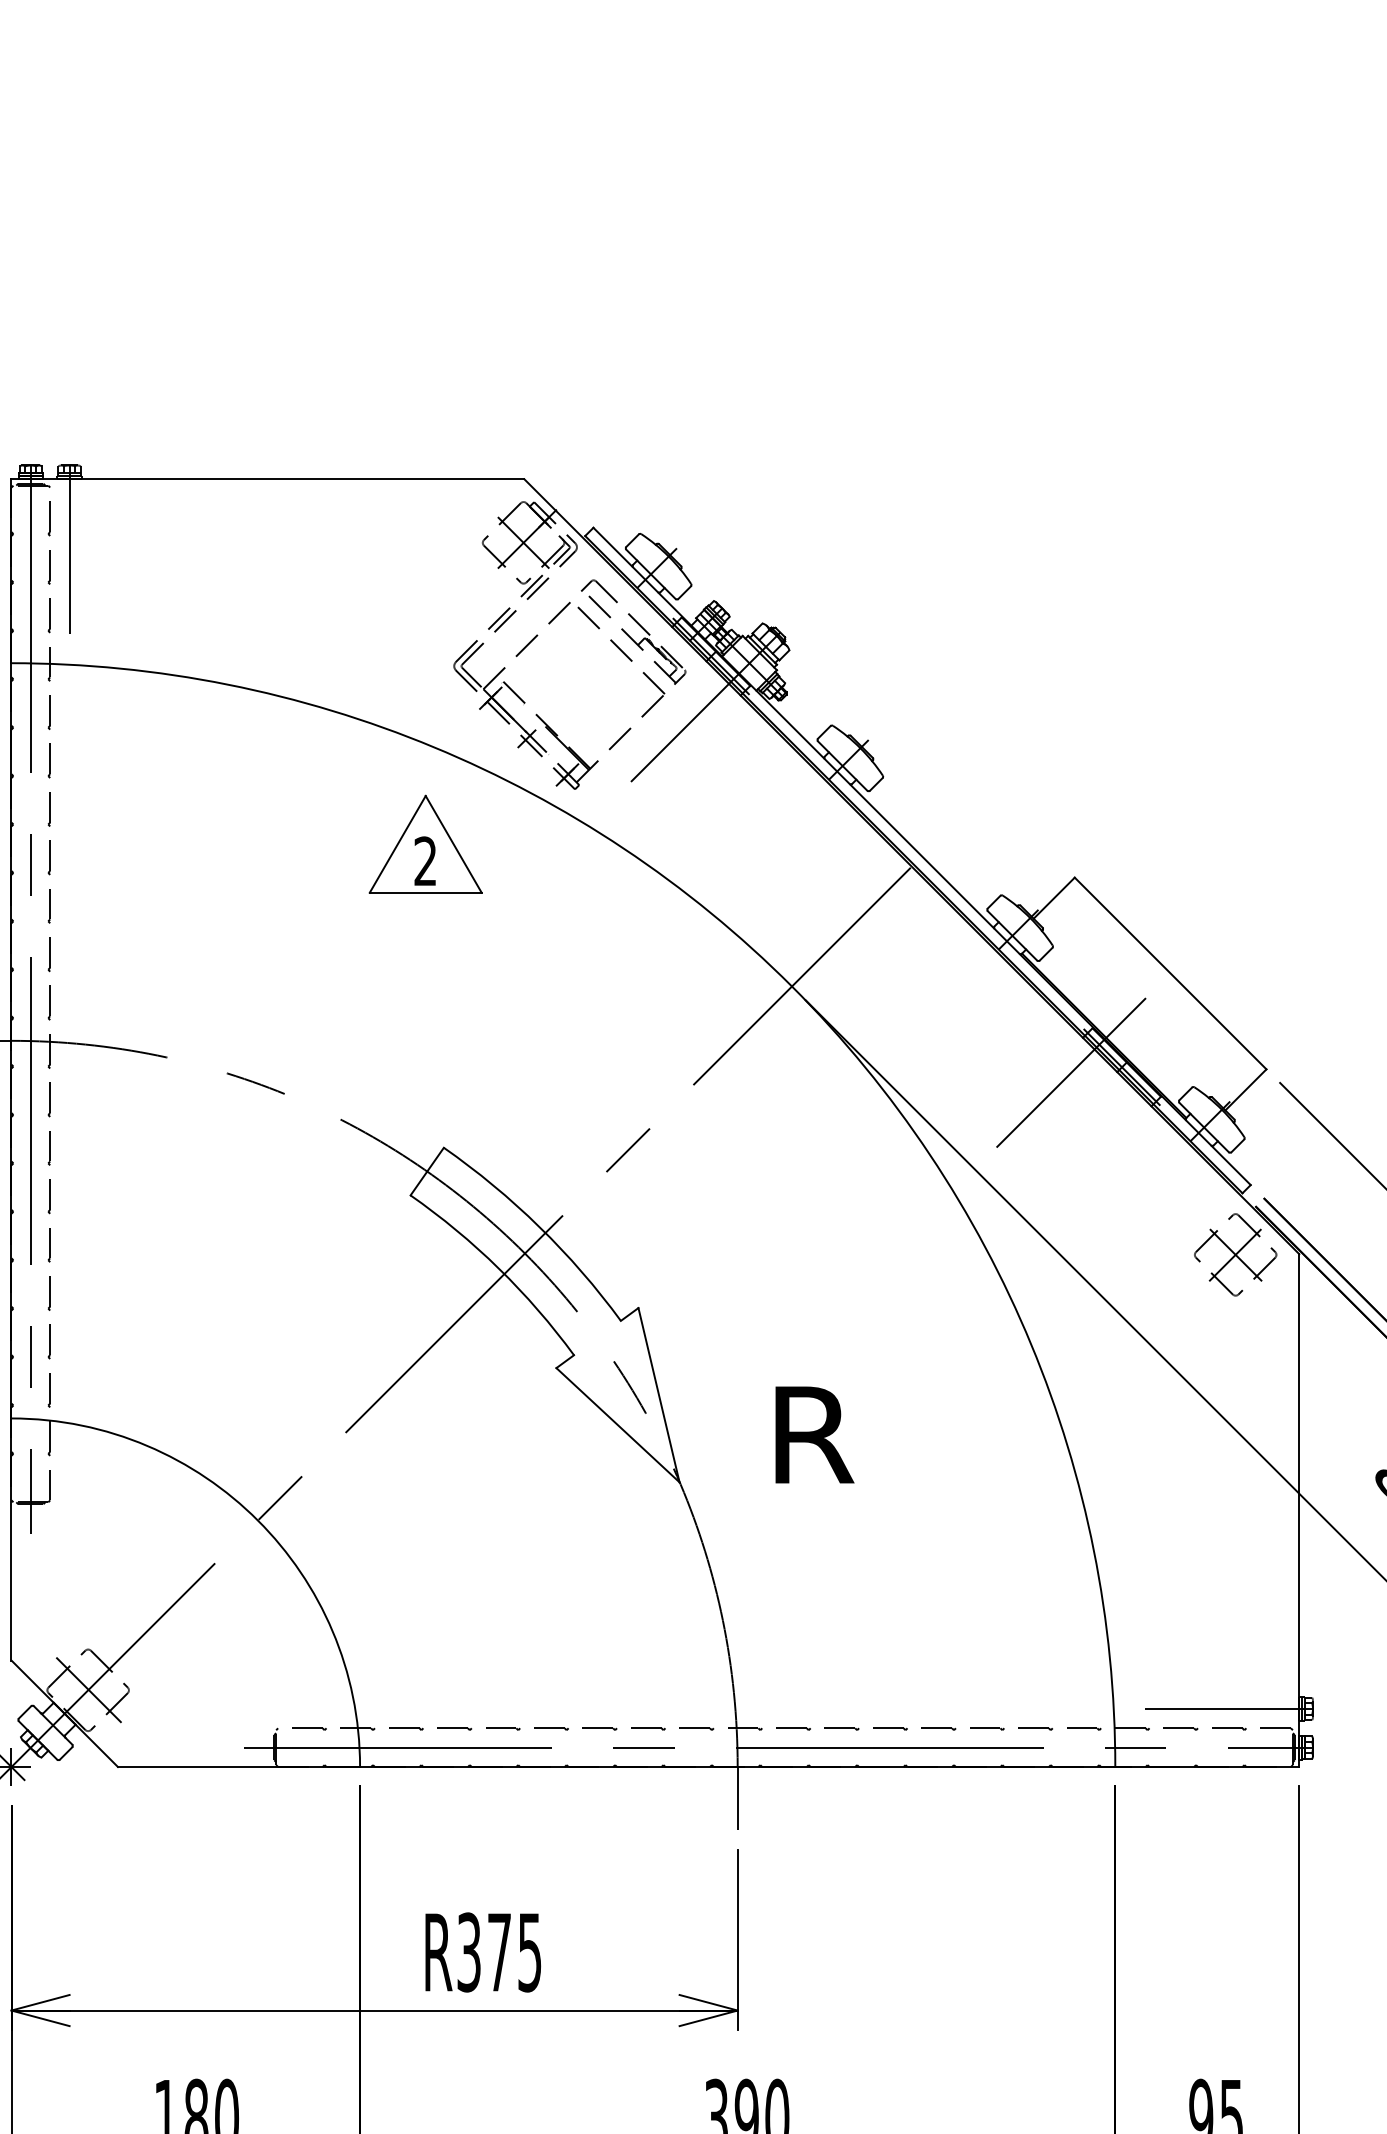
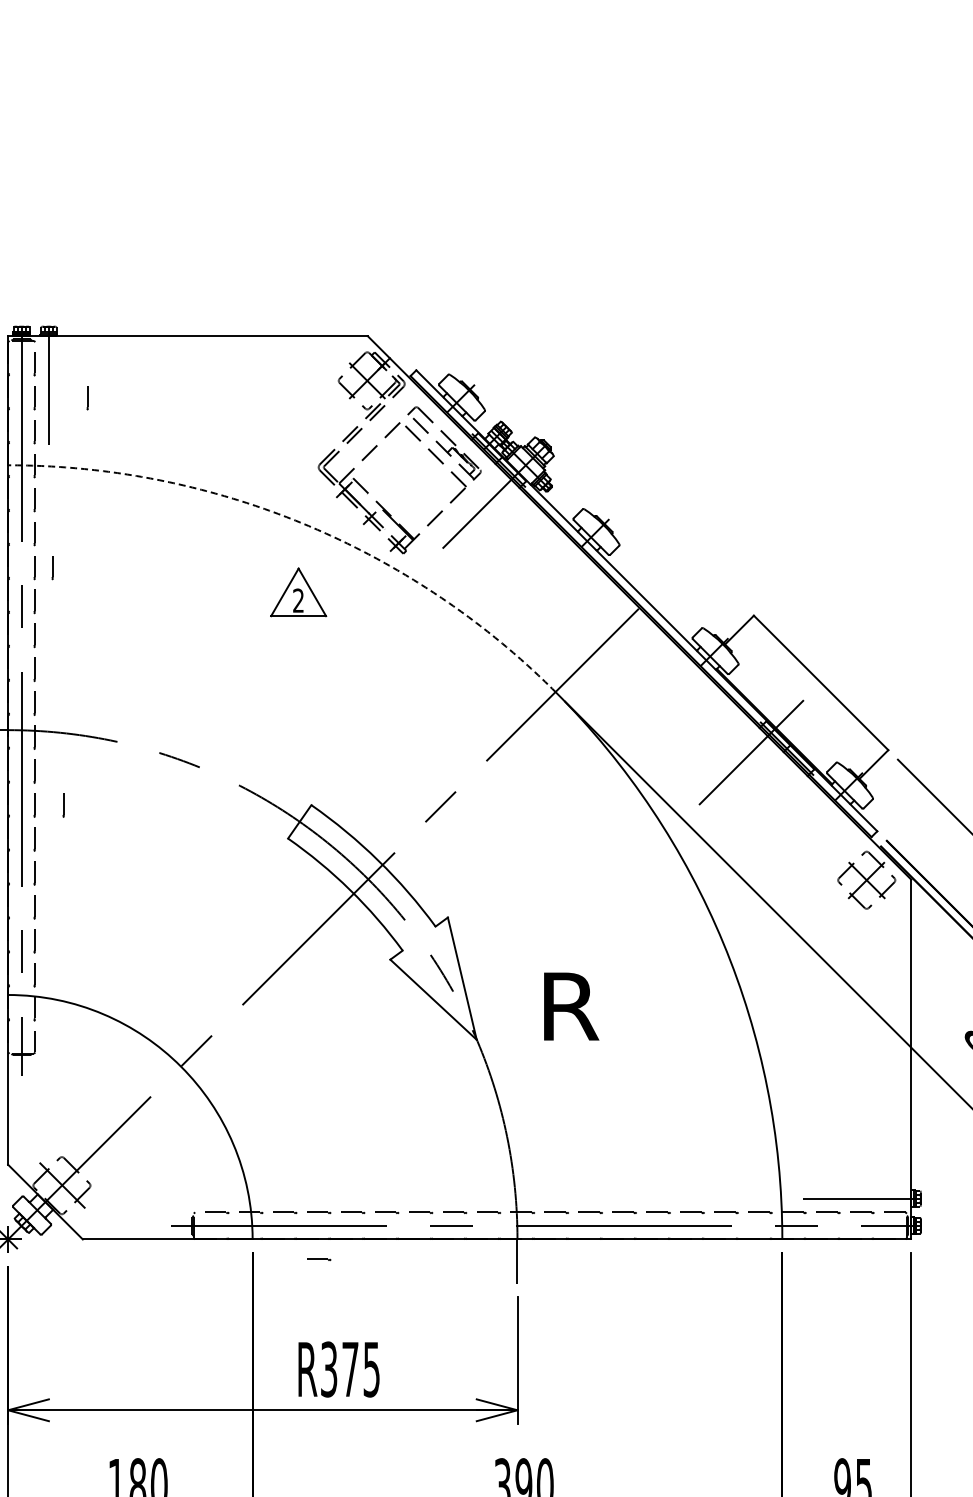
line: (124, 567) -> (87, 398), added
arc: (434, 747) -> (304, 524), solid -> dashed
line: (74, 810) -> (52, 568), added
part: (425, 844) -> (298, 592), size x0.7
line: (90, 1148) -> (63, 805), added
part: (455, 1795) -> (319, 1259), added

